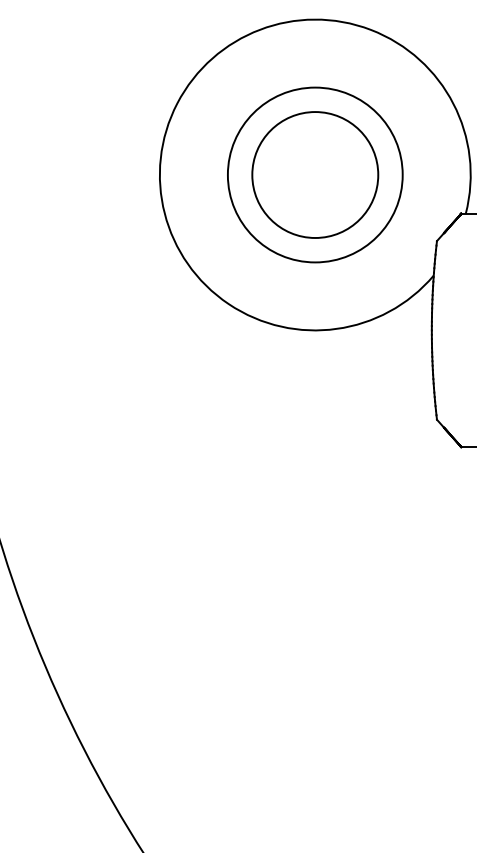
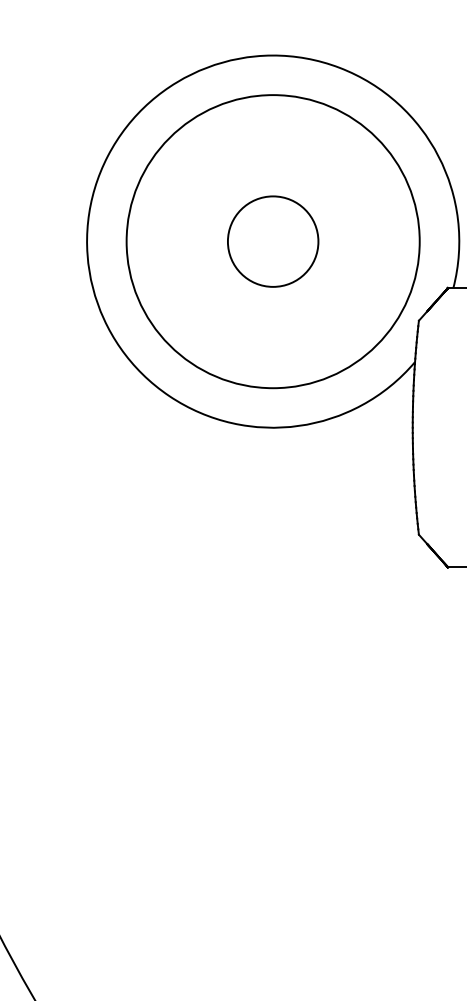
circle: (314, 174) -> (272, 241), size x1.4
circle: (315, 174) -> (273, 241), size x0.6

